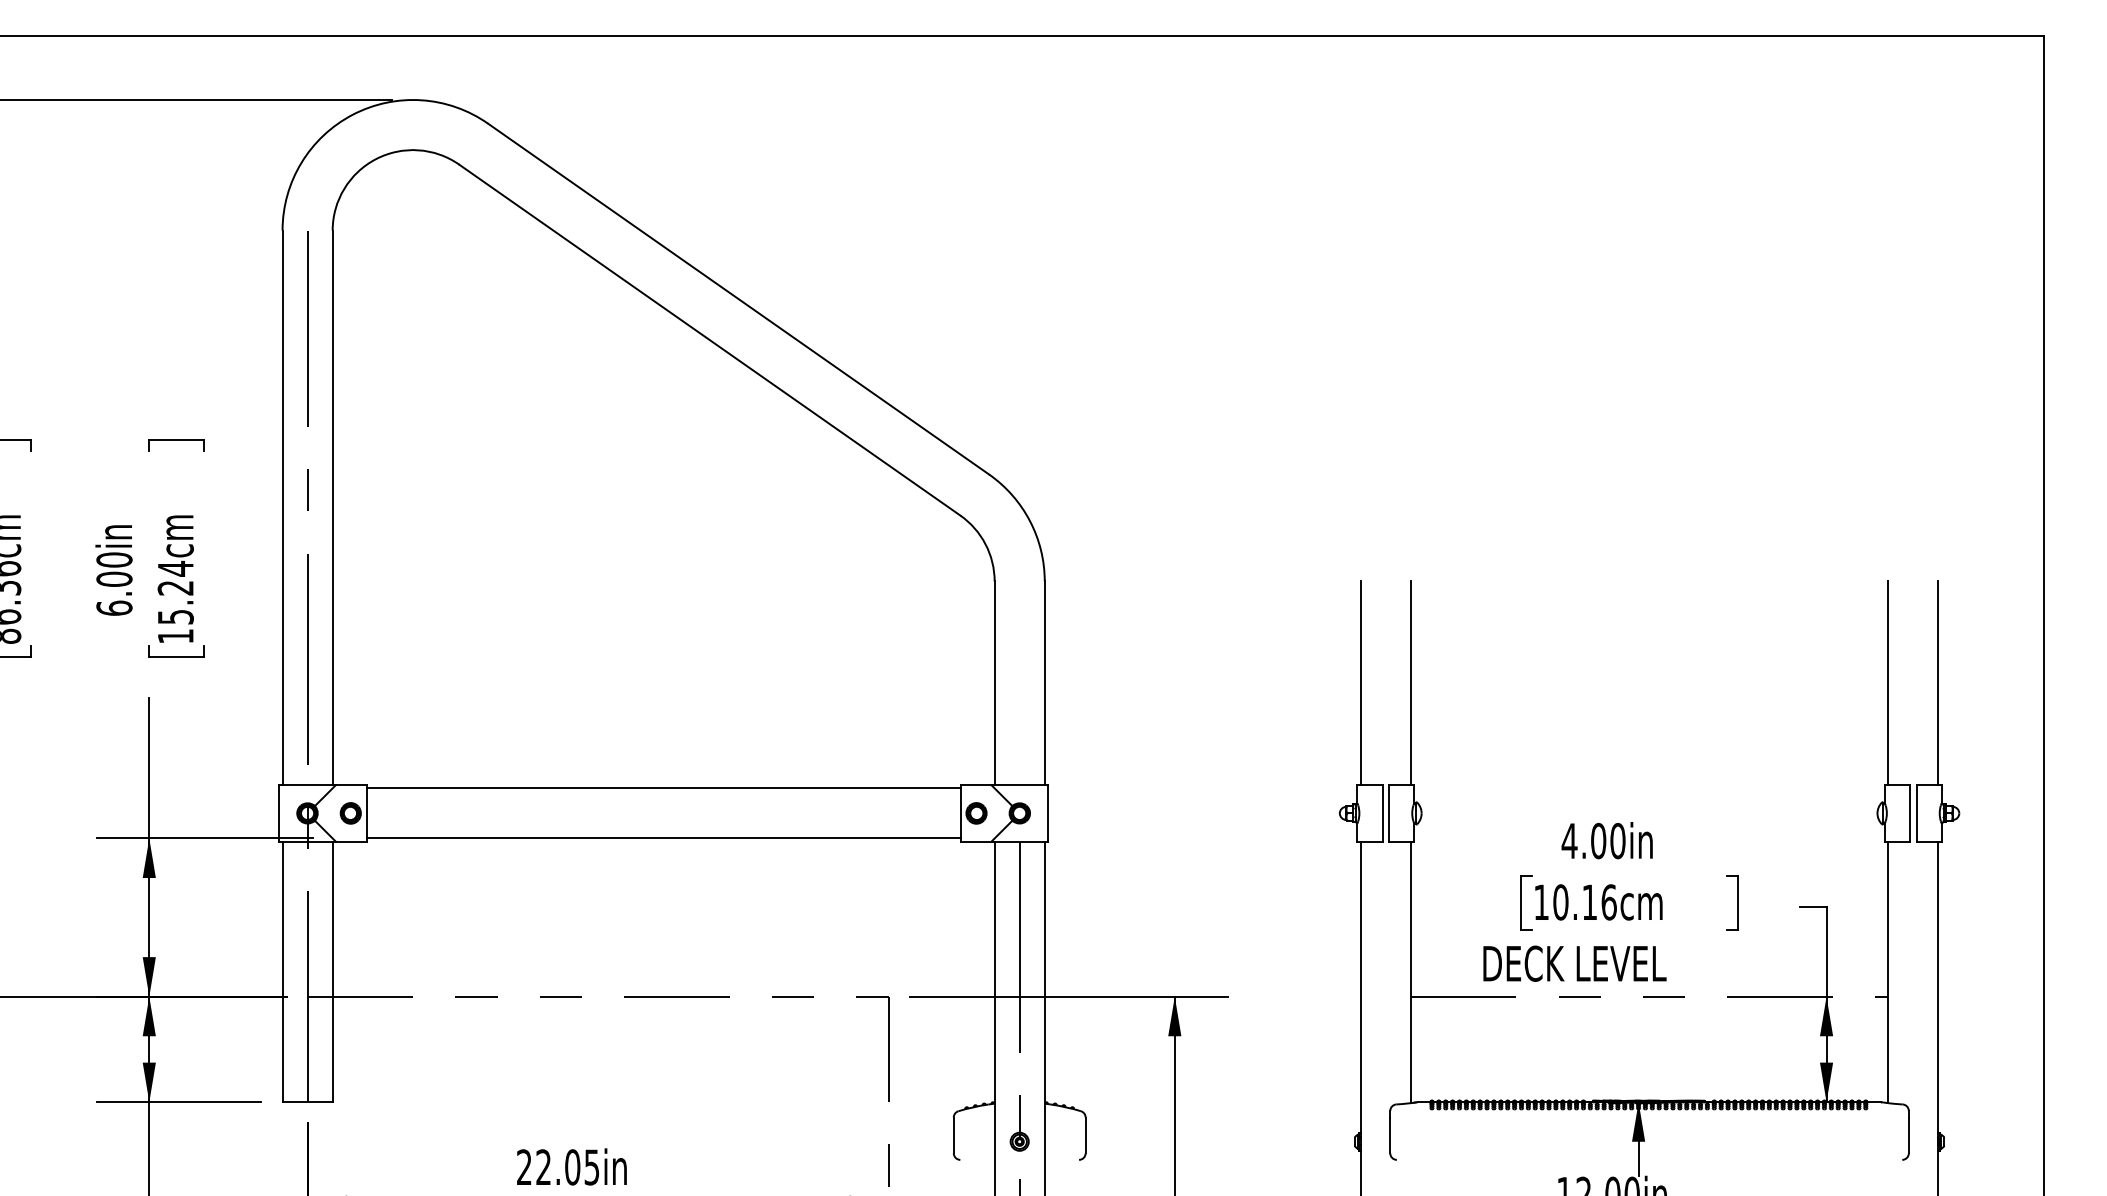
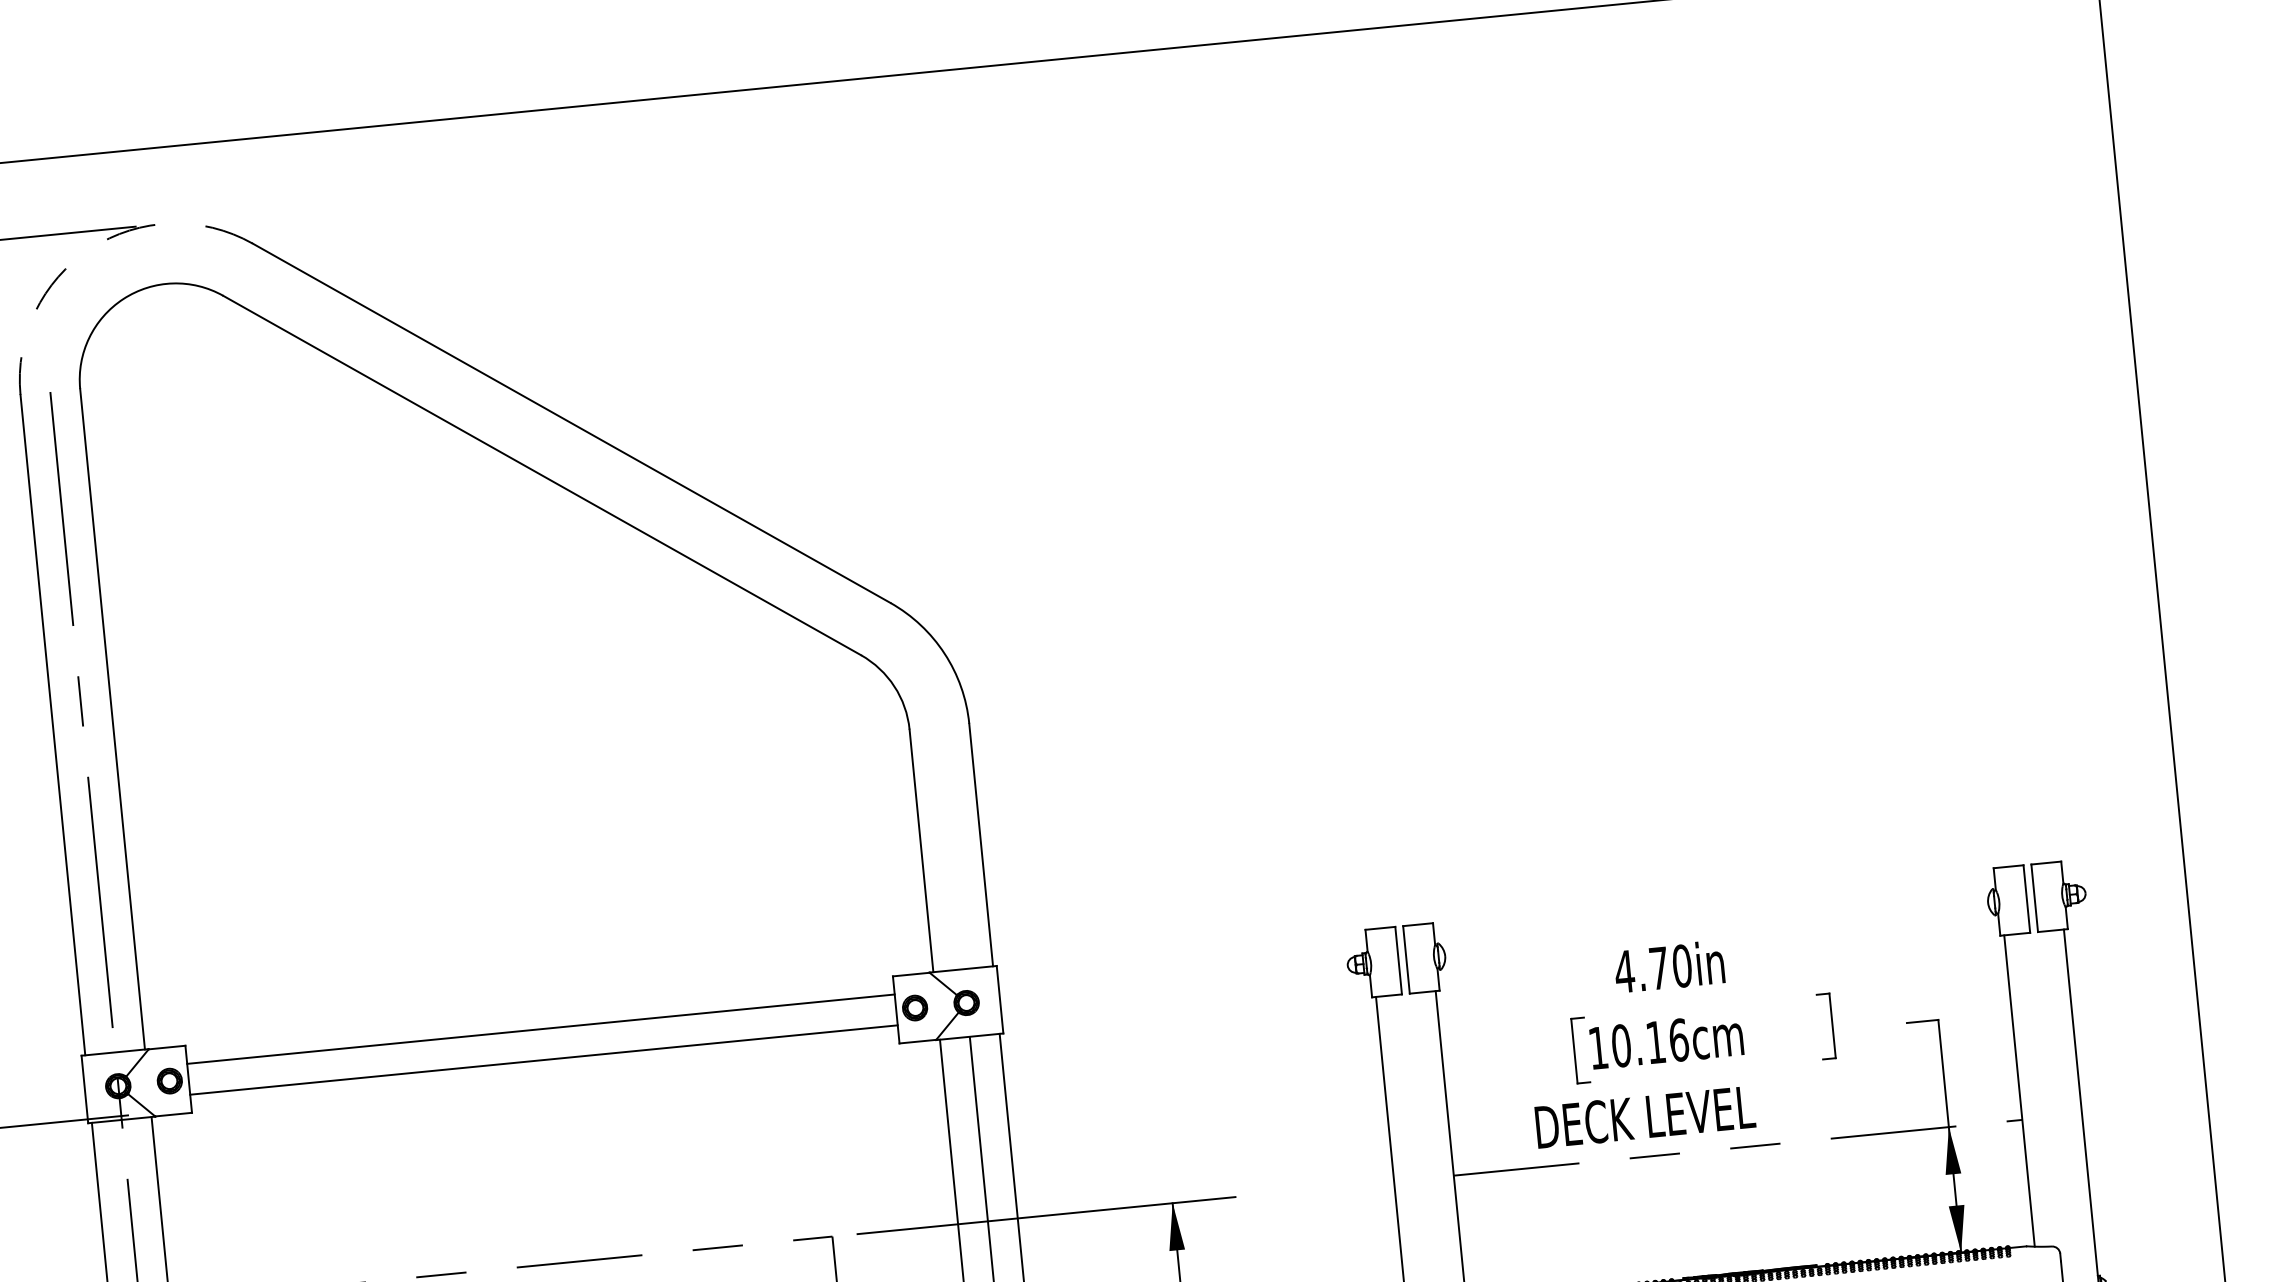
arc: (352, 114) -> (90, 248), solid -> dashed
line: (1360, 683) -> (1357, 808), removed
line: (1410, 683) -> (1416, 802), removed
line: (1888, 683) -> (1986, 746), removed
line: (1938, 683) -> (2045, 741), removed
line: (663, 788) -> (543, 1060), moved
line: (663, 838) -> (540, 1029), moved
text: (1598, 840) -> (1659, 967), 4.00in -> 4.70in

